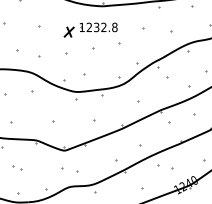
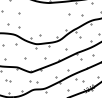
part: (92, 38) -> (44, 18), removed

